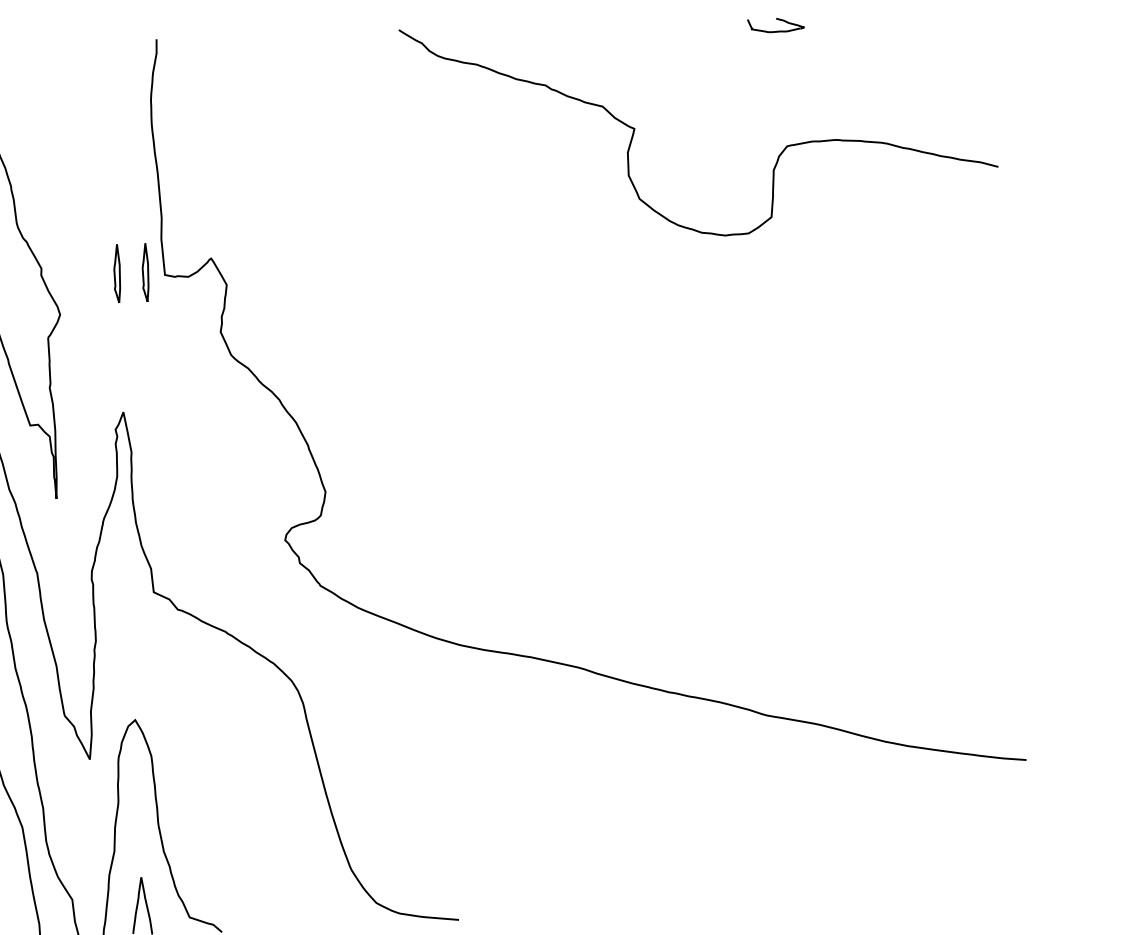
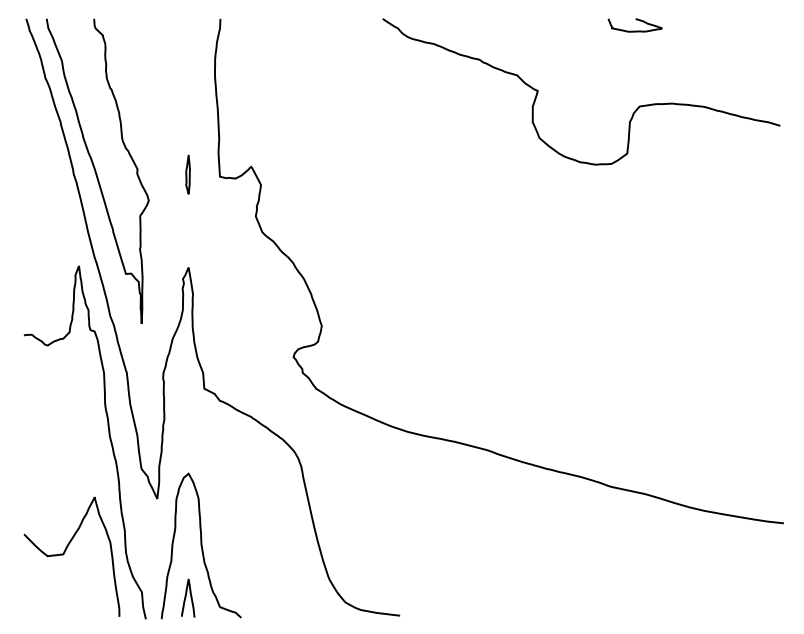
part: (775, 25) -> (634, 25), size x1.43
part: (144, 272) -> (206, 174), removed

